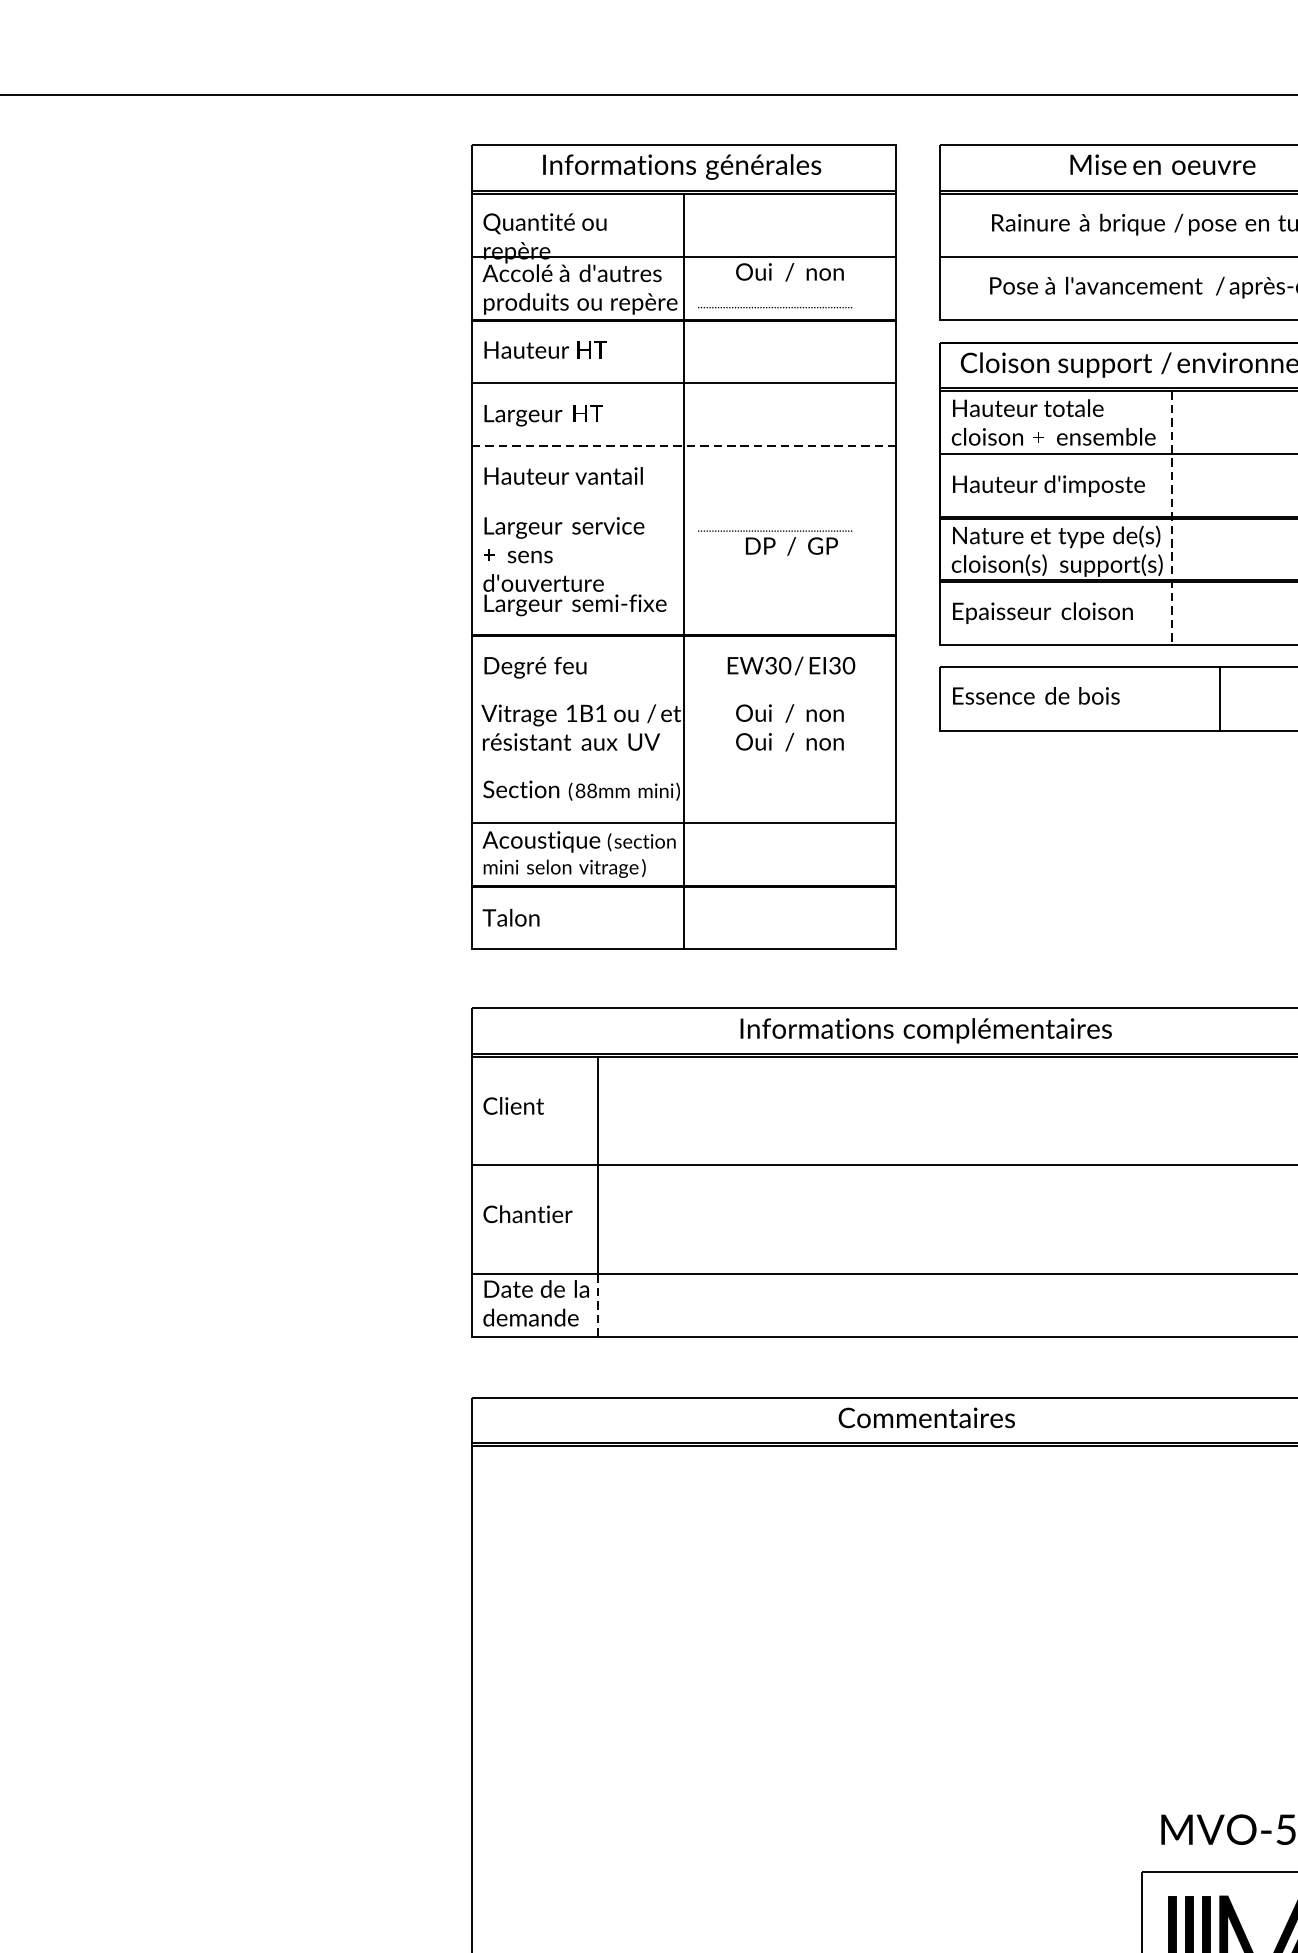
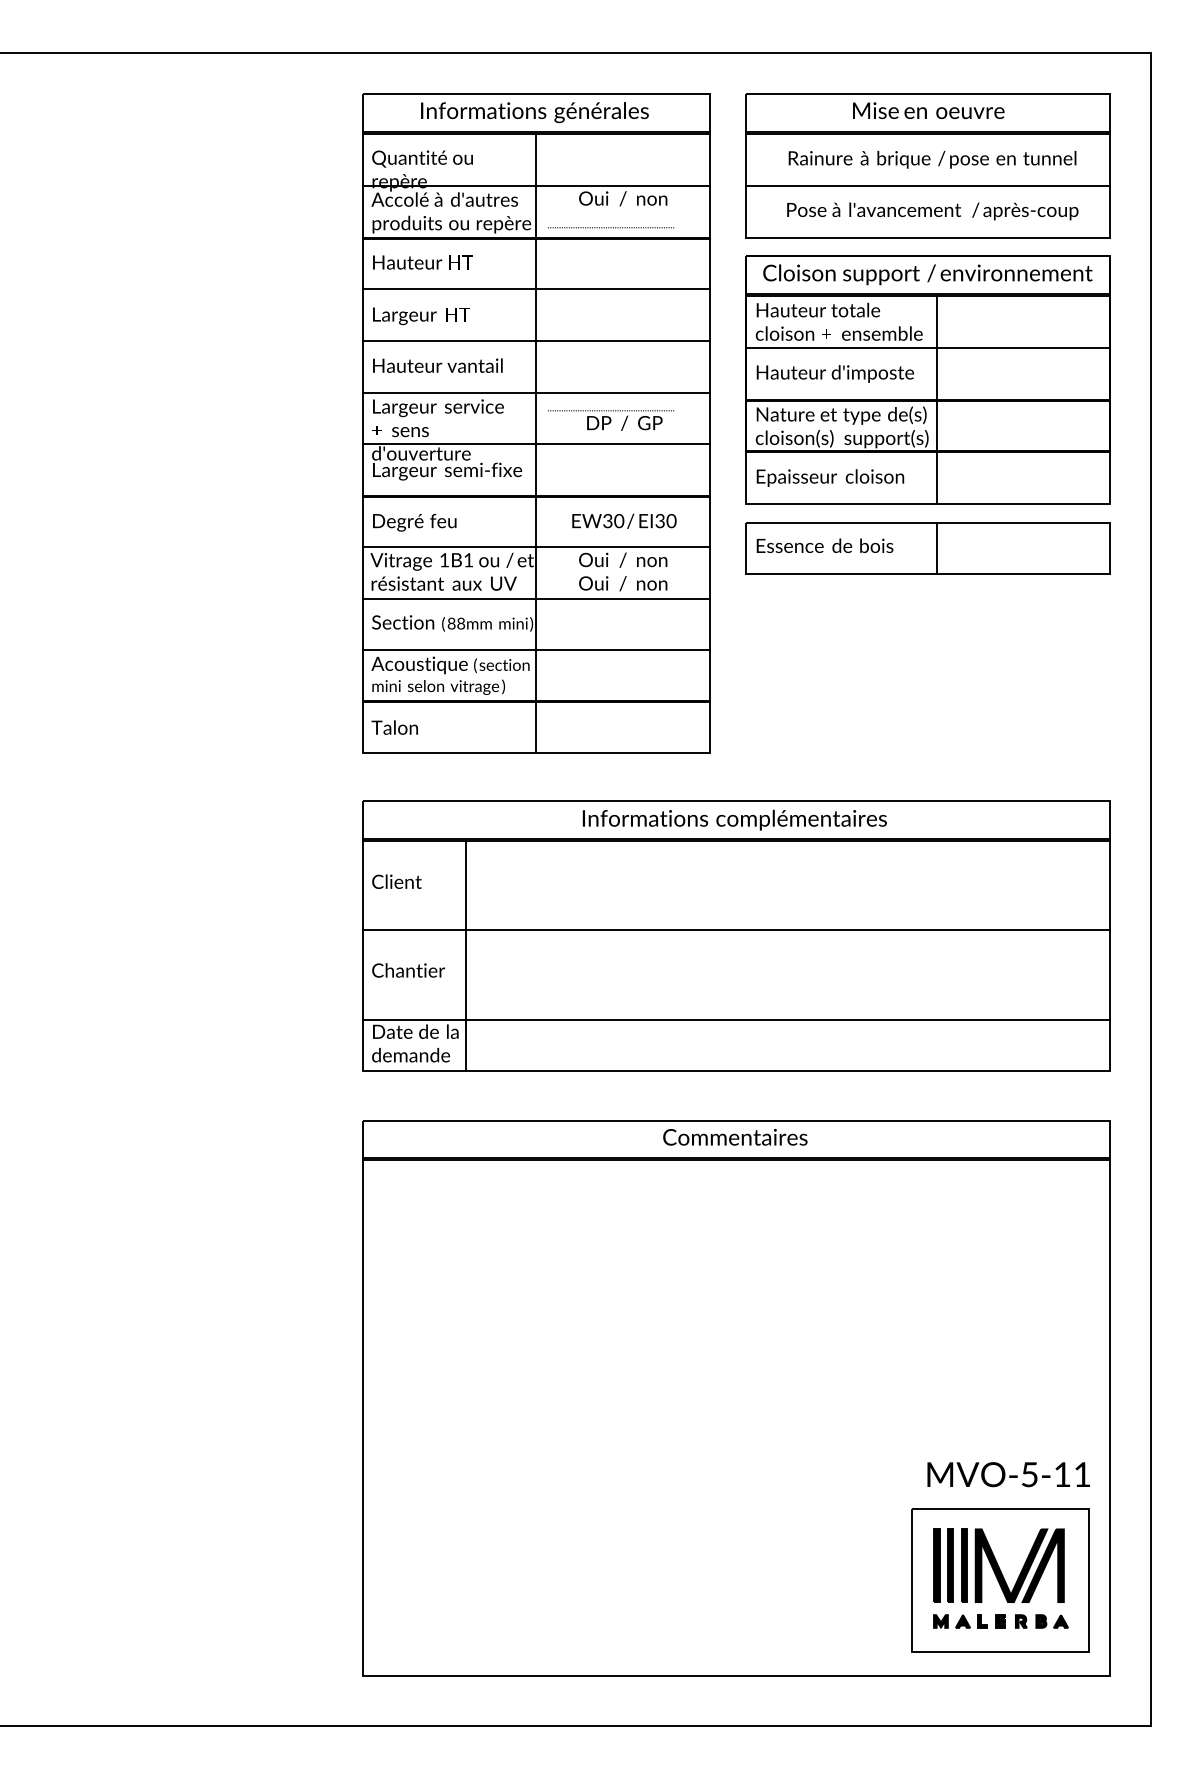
line: (684, 445) -> (536, 340), dashed -> solid
line: (684, 508) -> (536, 392), added
line: (1172, 518) -> (936, 400), dashed -> solid
line: (684, 572) -> (536, 444), added
line: (684, 697) -> (536, 547), added
line: (1219, 699) -> (936, 548), moved
line: (684, 761) -> (536, 599), added
line: (597, 1305) -> (465, 1045), dashed -> solid

